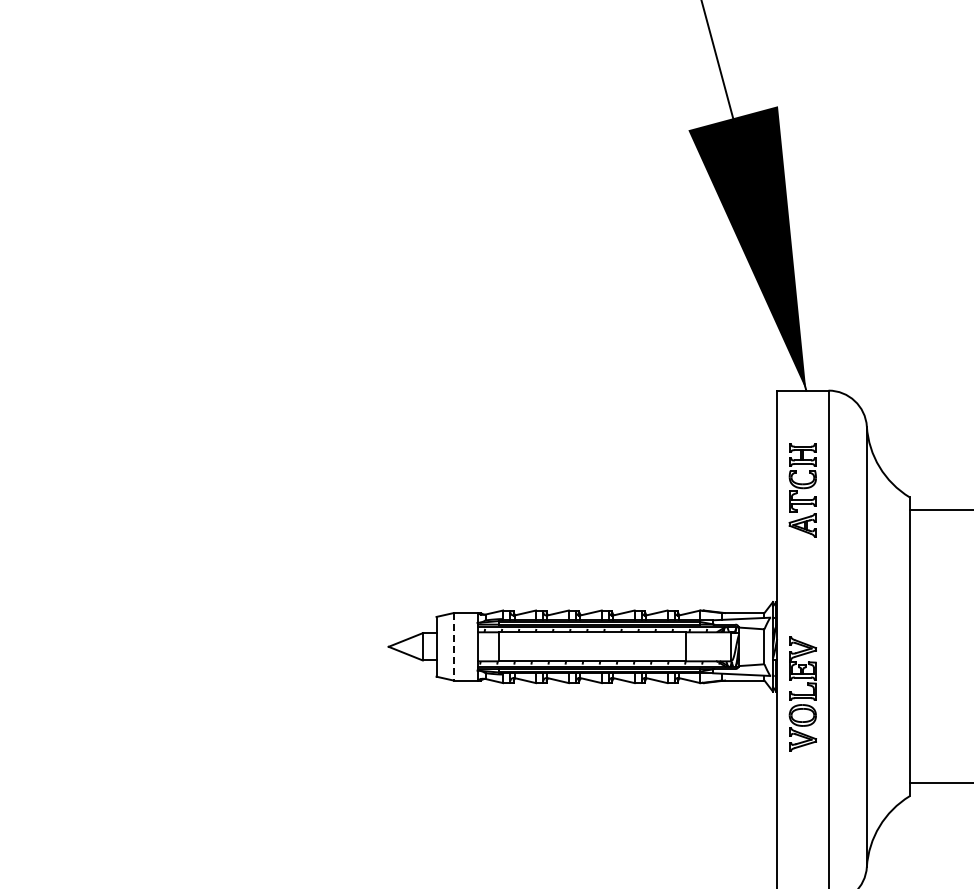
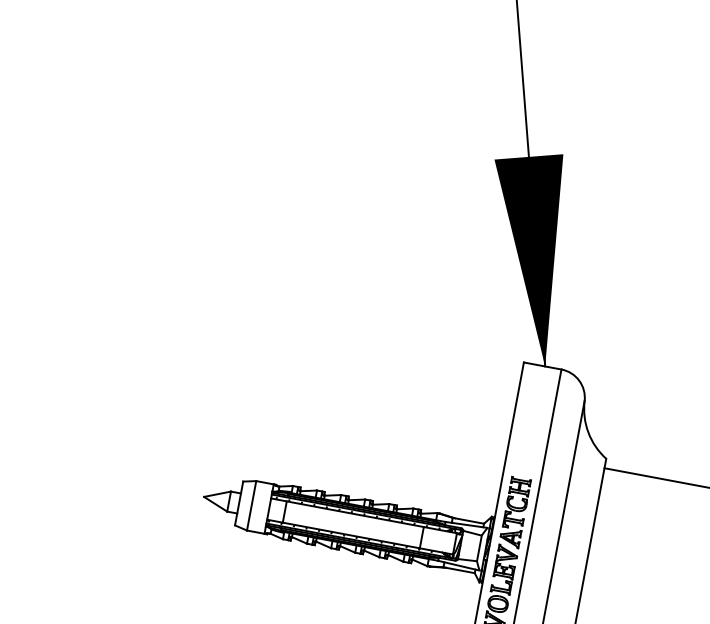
part: (802, 490) -> (514, 512), moved
line: (453, 646) -> (251, 505), dashed -> solid

